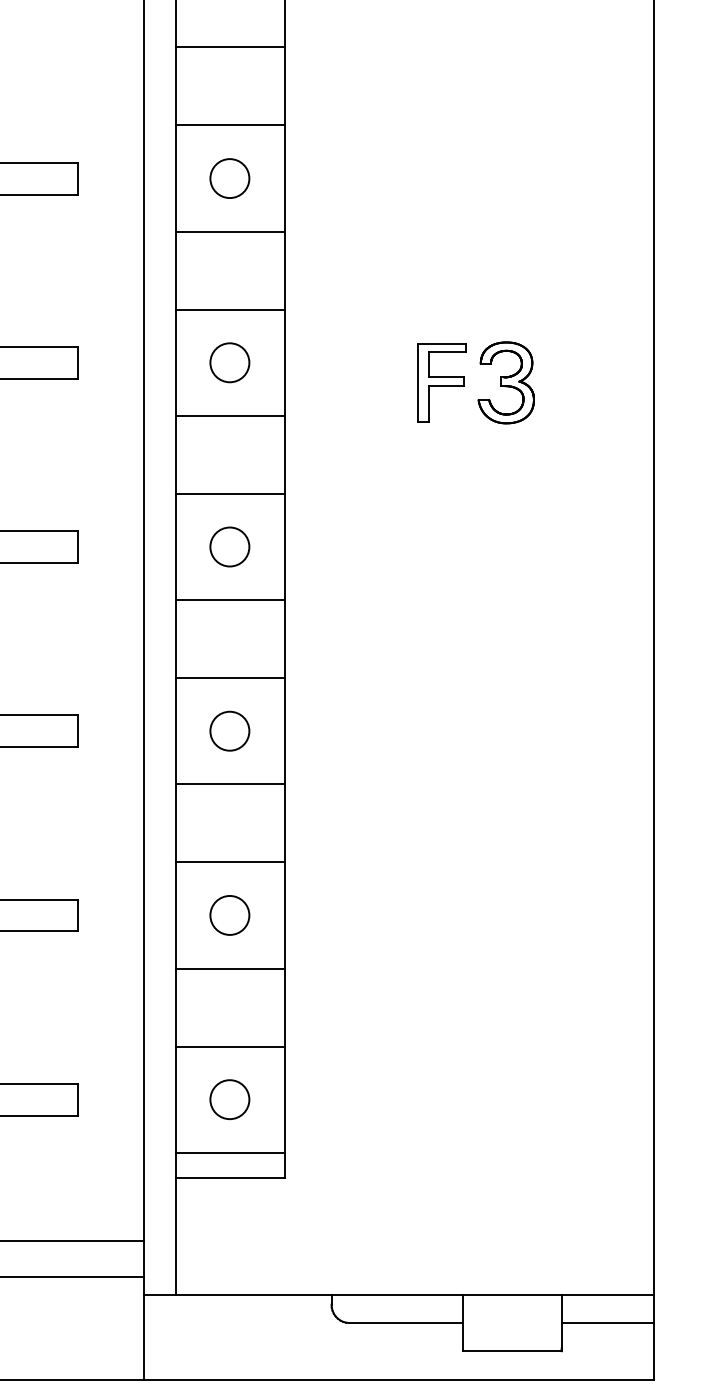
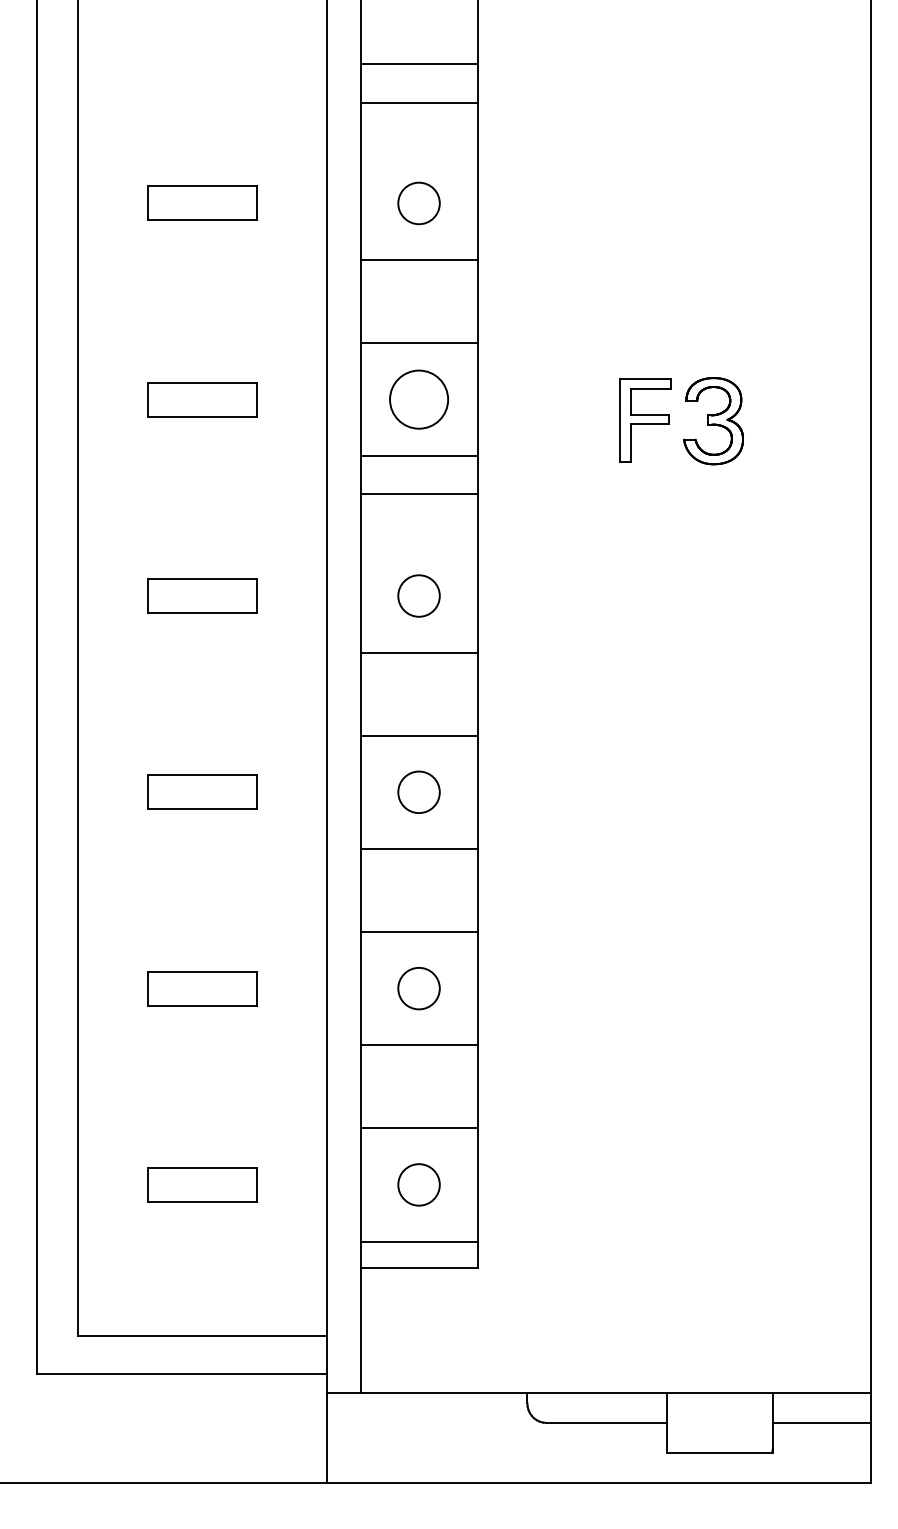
line: (230, 125) -> (419, 102), moved
circle: (229, 362) -> (418, 399), size x1.4
line: (230, 493) -> (419, 494), moved

